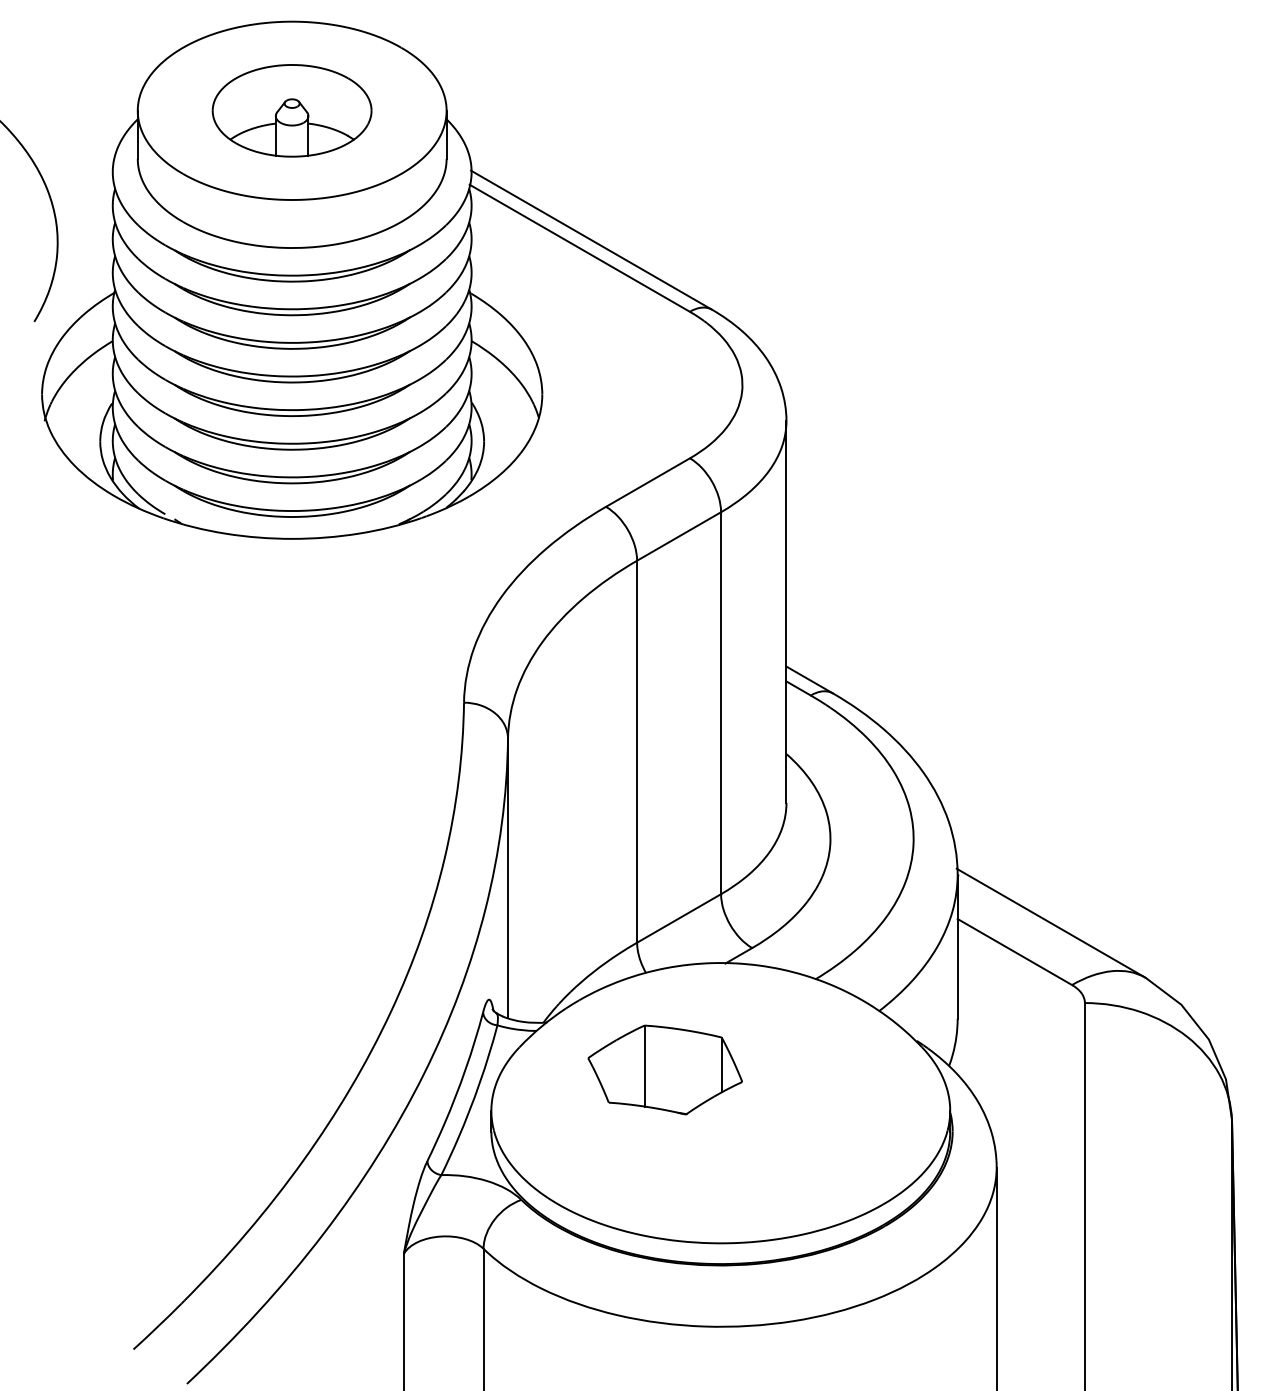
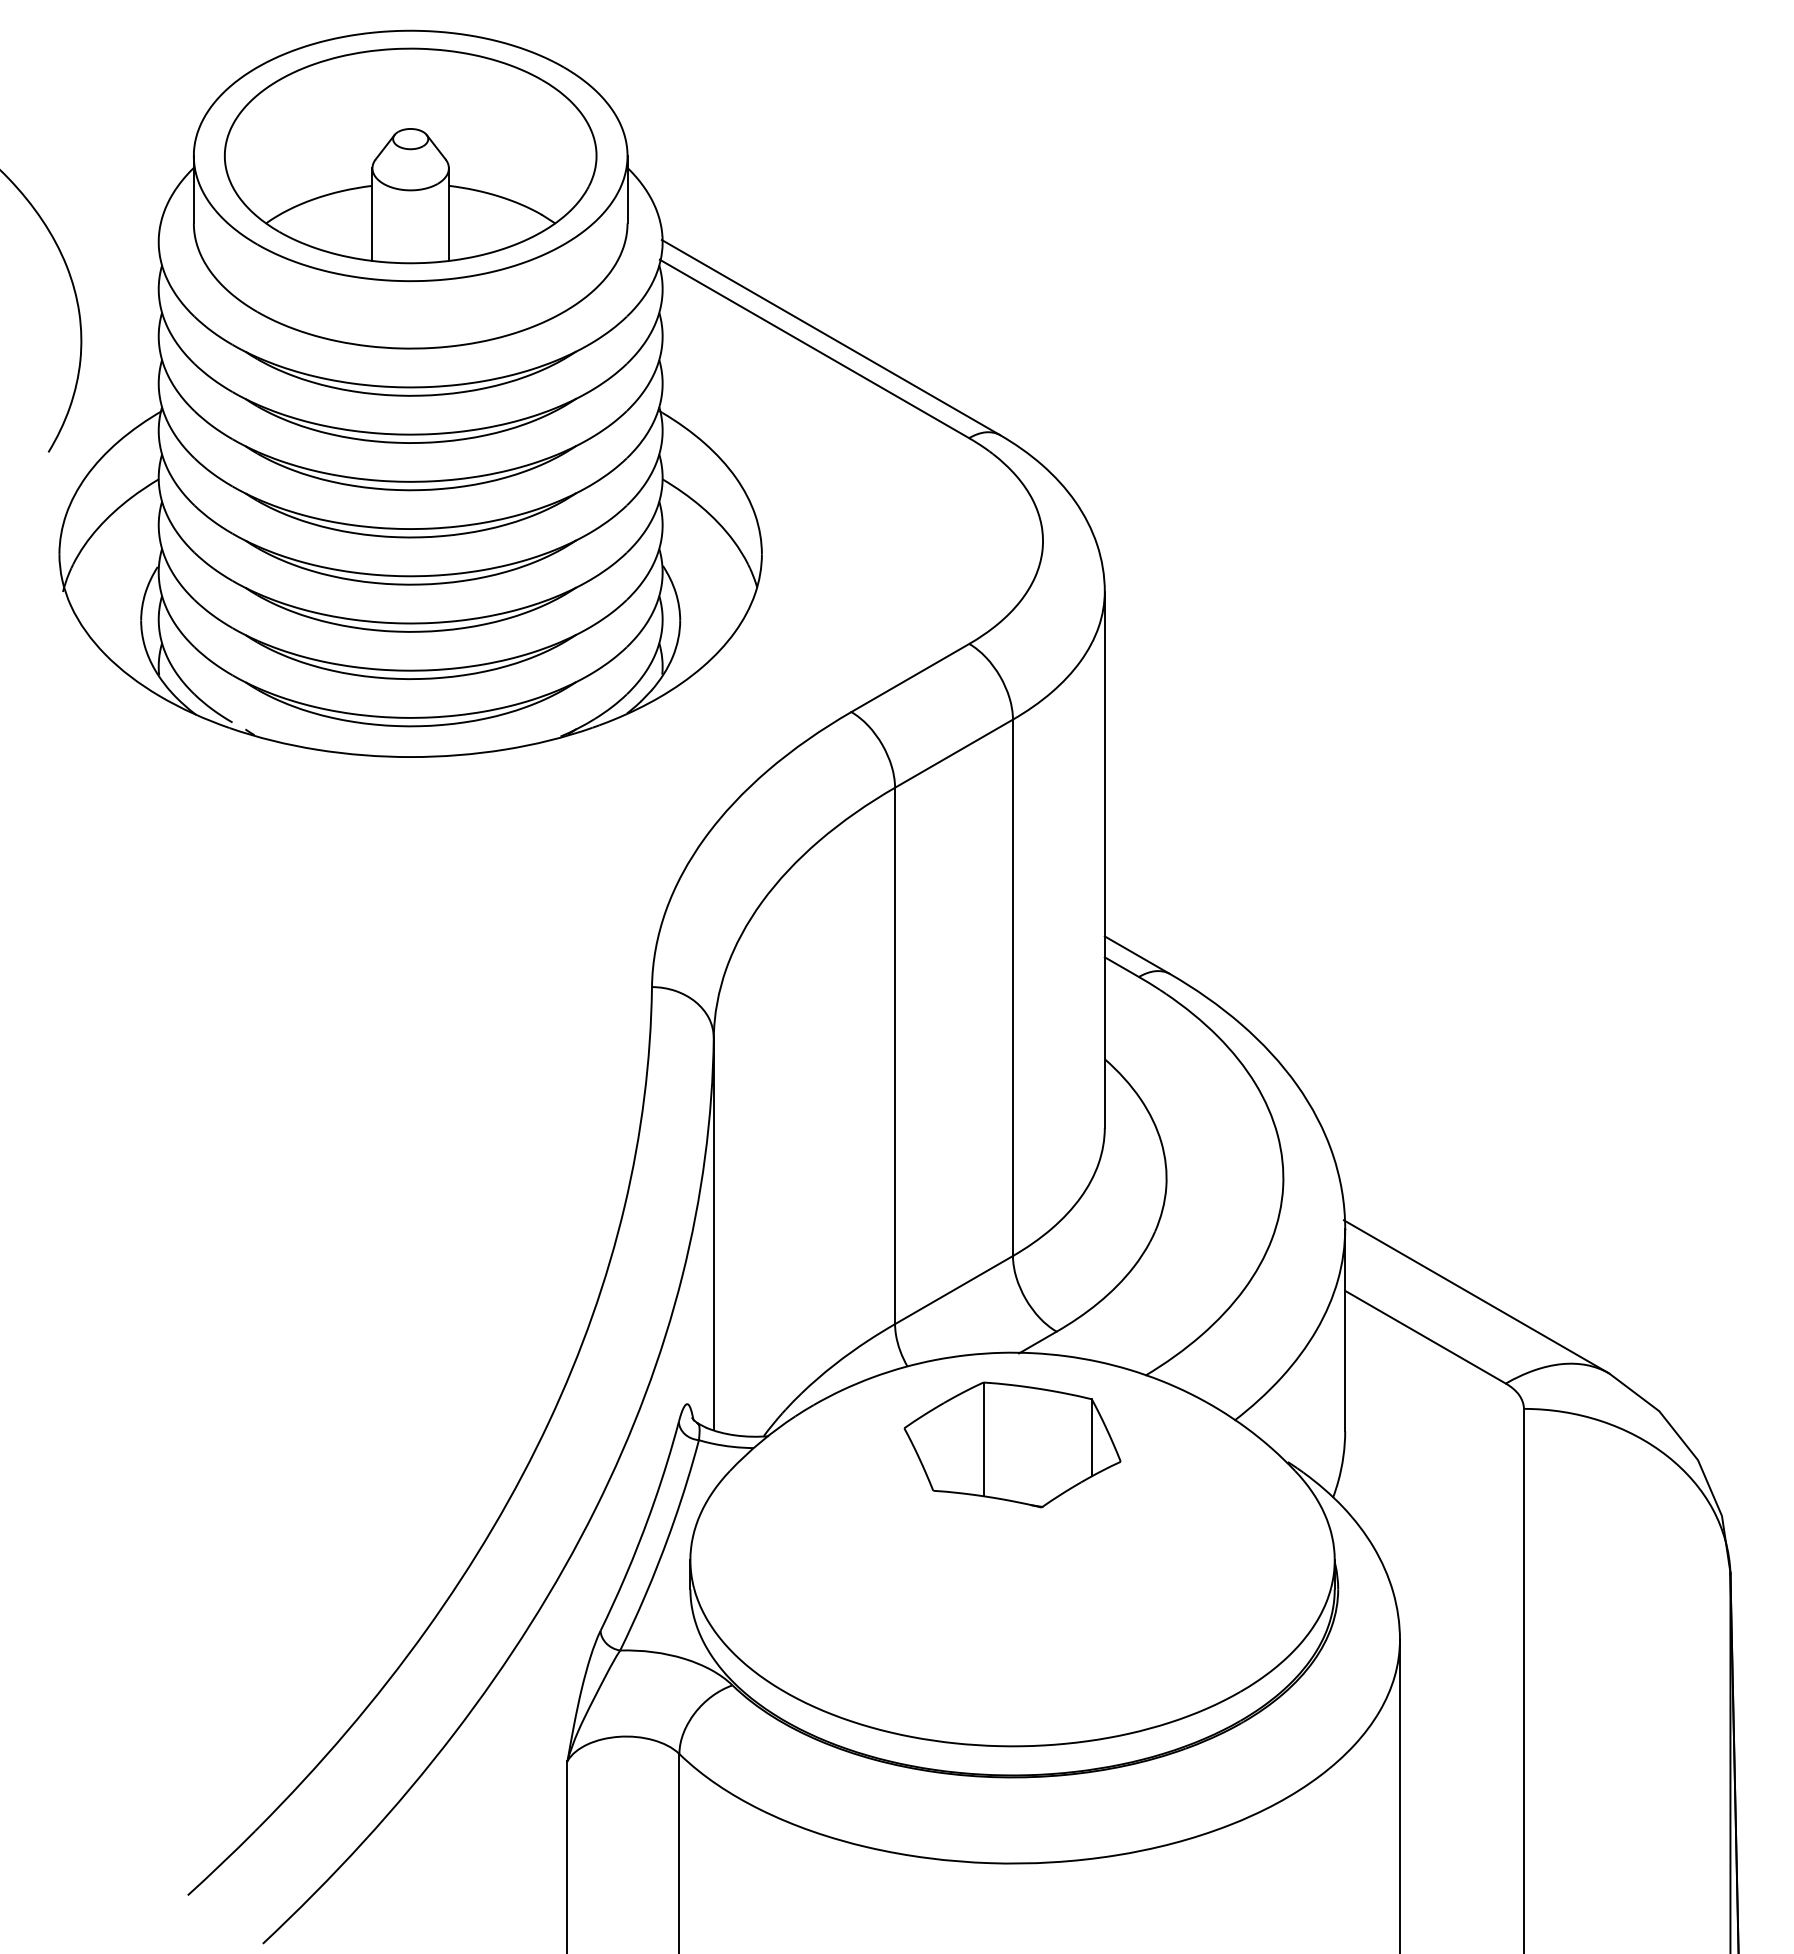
part: (292, 110) -> (410, 155), size x1.67
part: (665, 1069) -> (1012, 1444), moved

